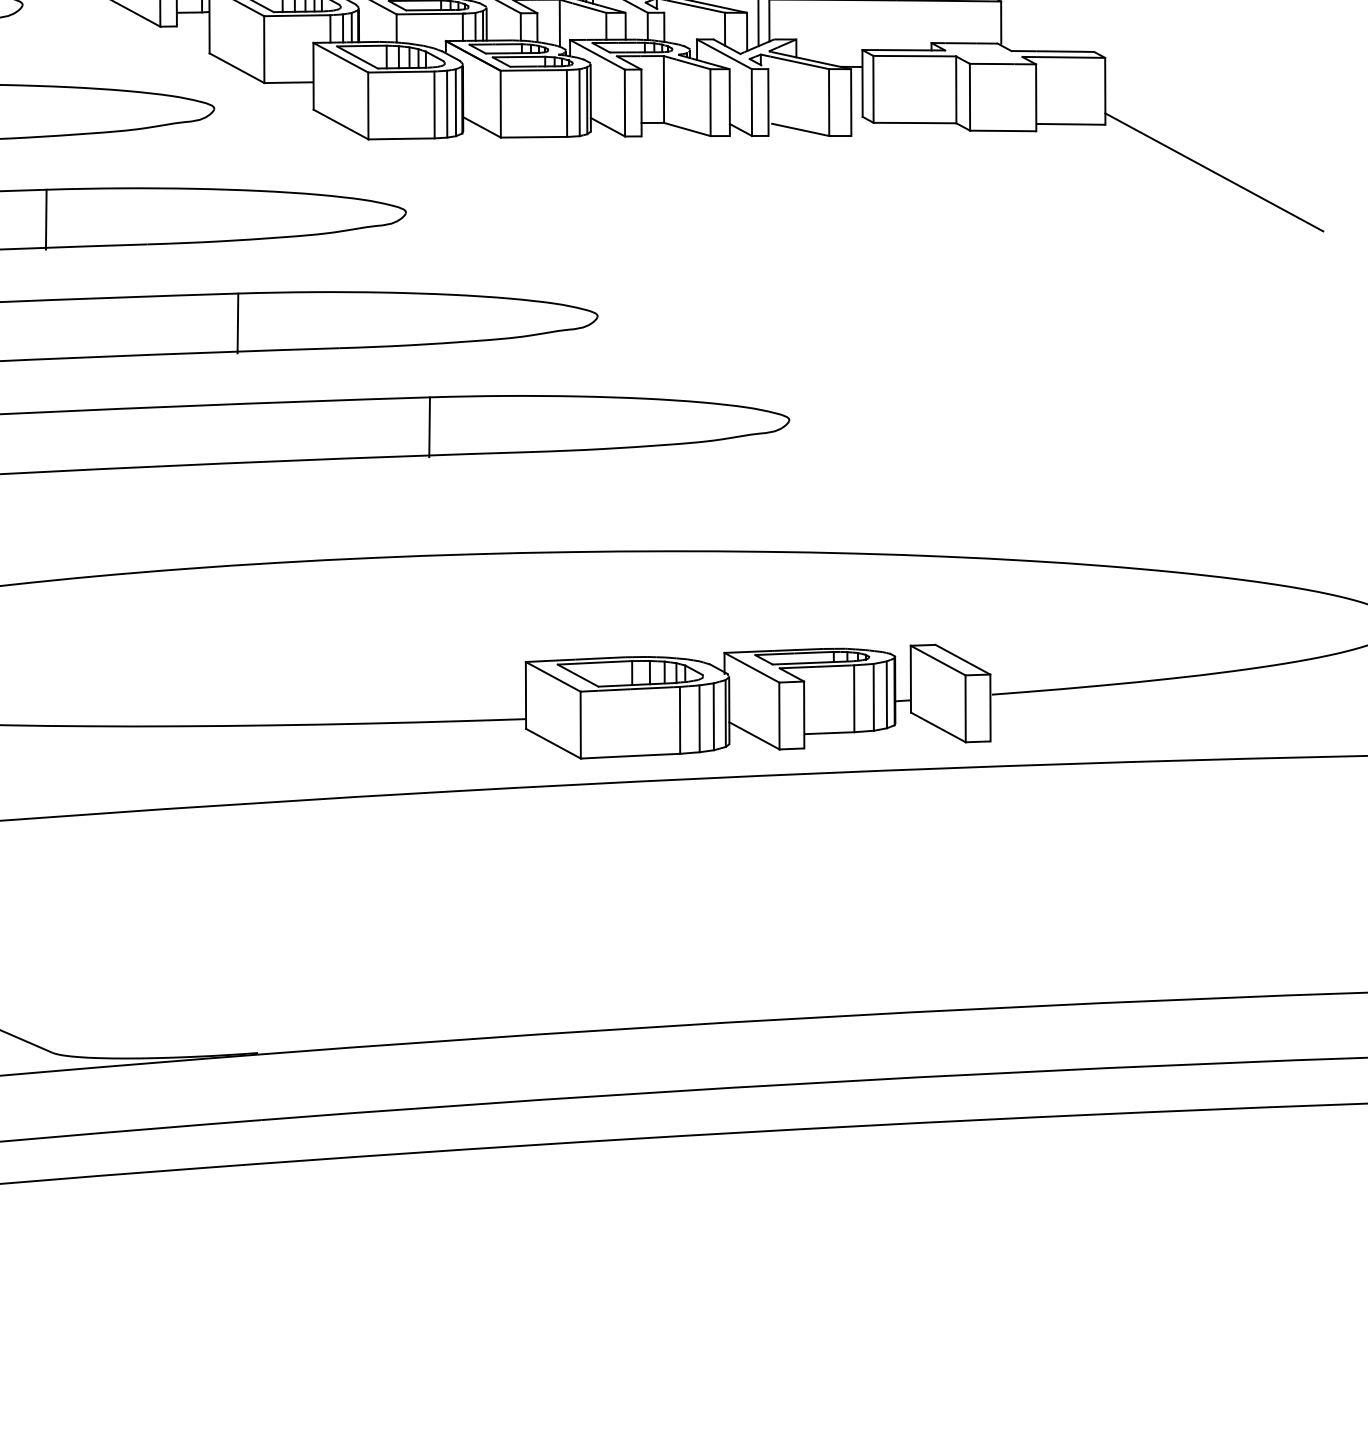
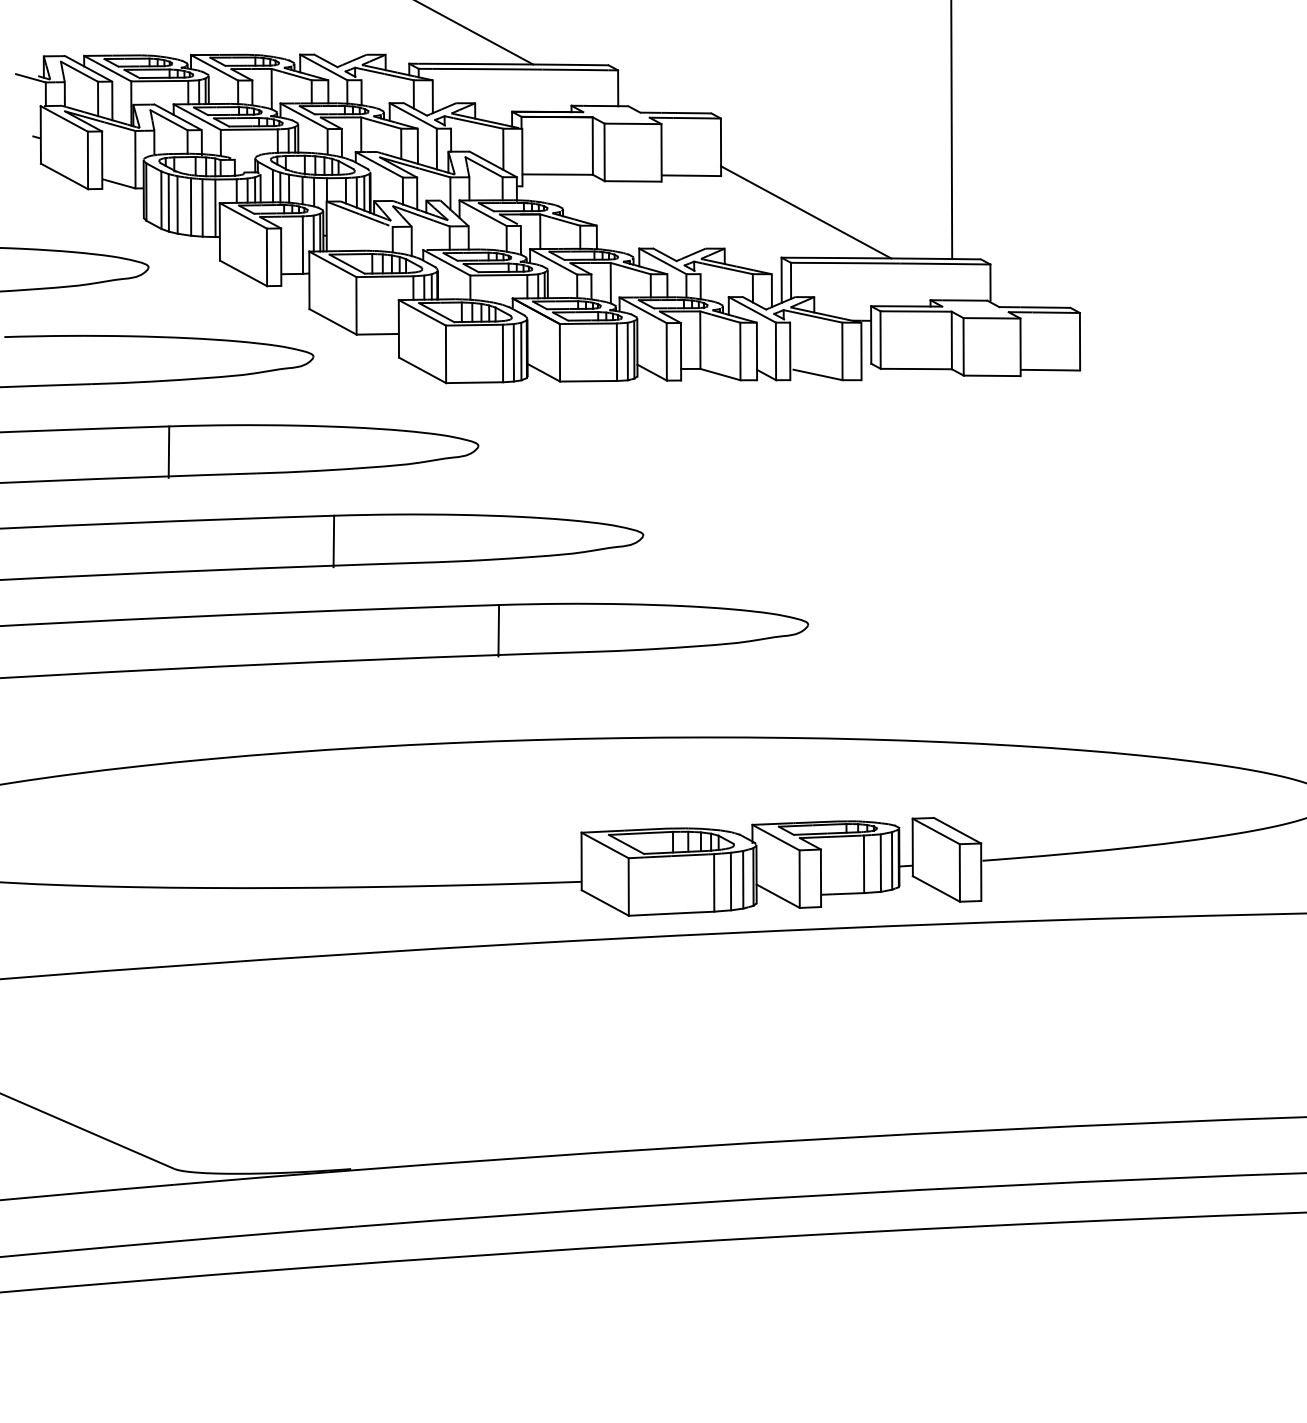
line: (1213, 172) -> (1173, 411), removed

